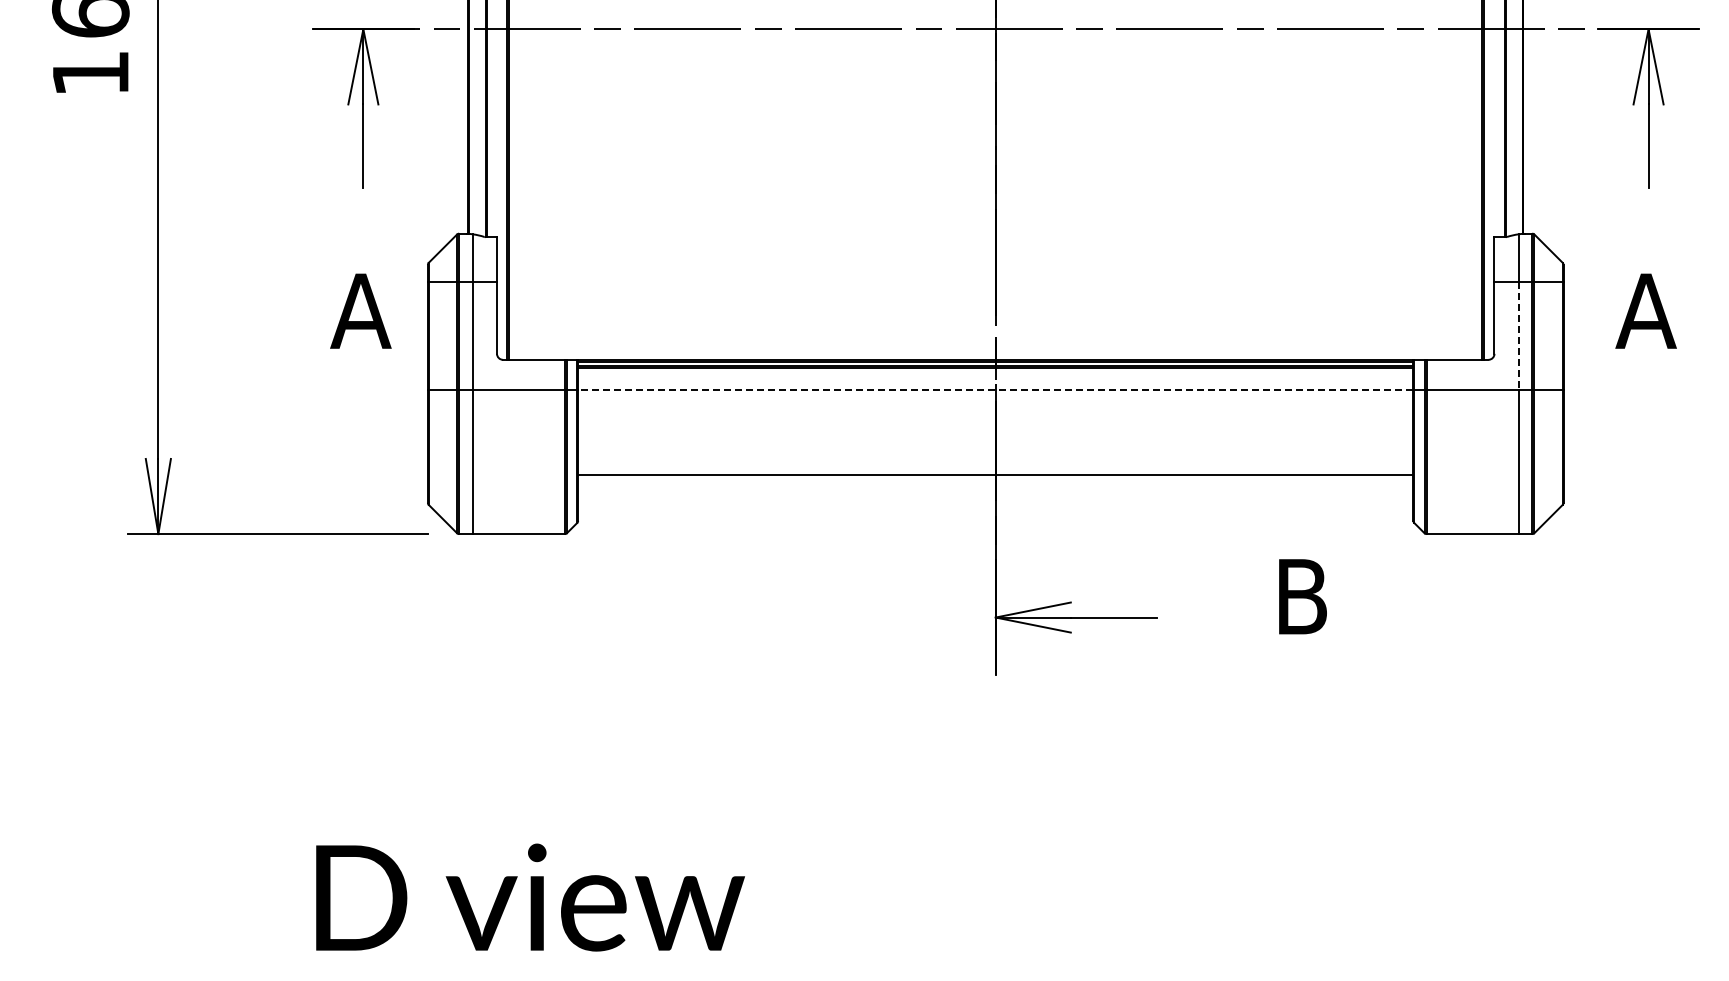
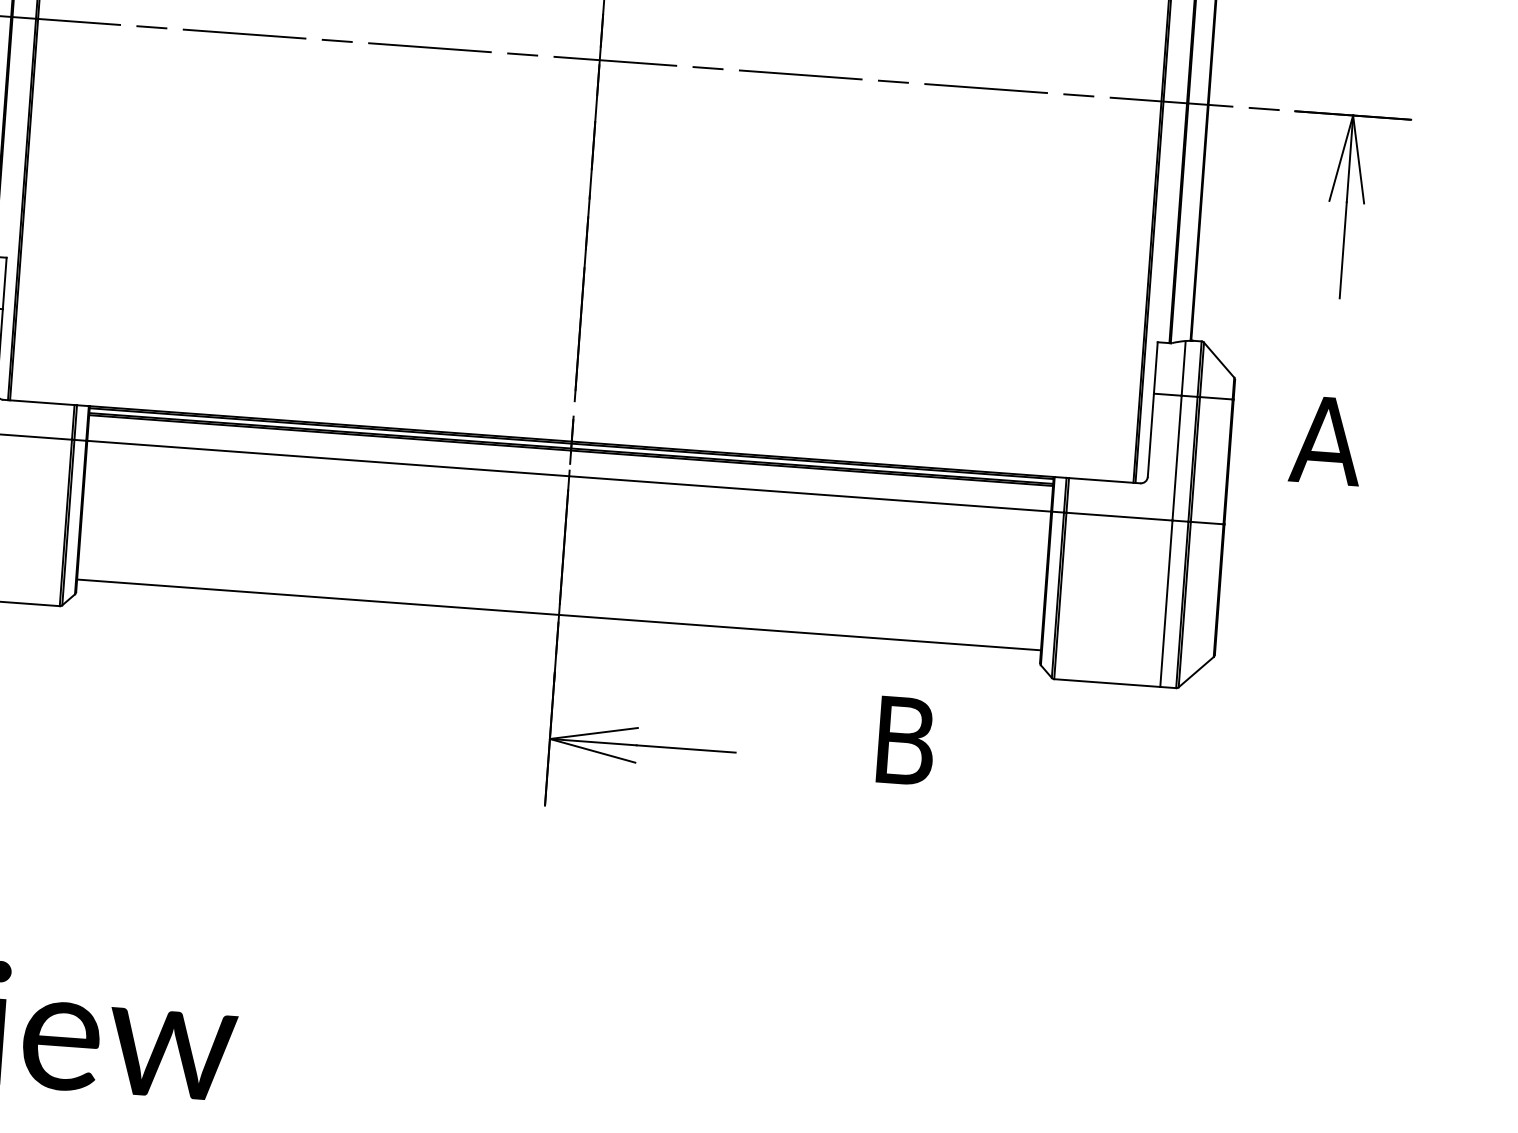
line: (1518, 336) -> (1177, 458), dashed -> solid
line: (995, 389) -> (568, 475), dashed -> solid
line: (995, 475) -> (558, 615), moved

